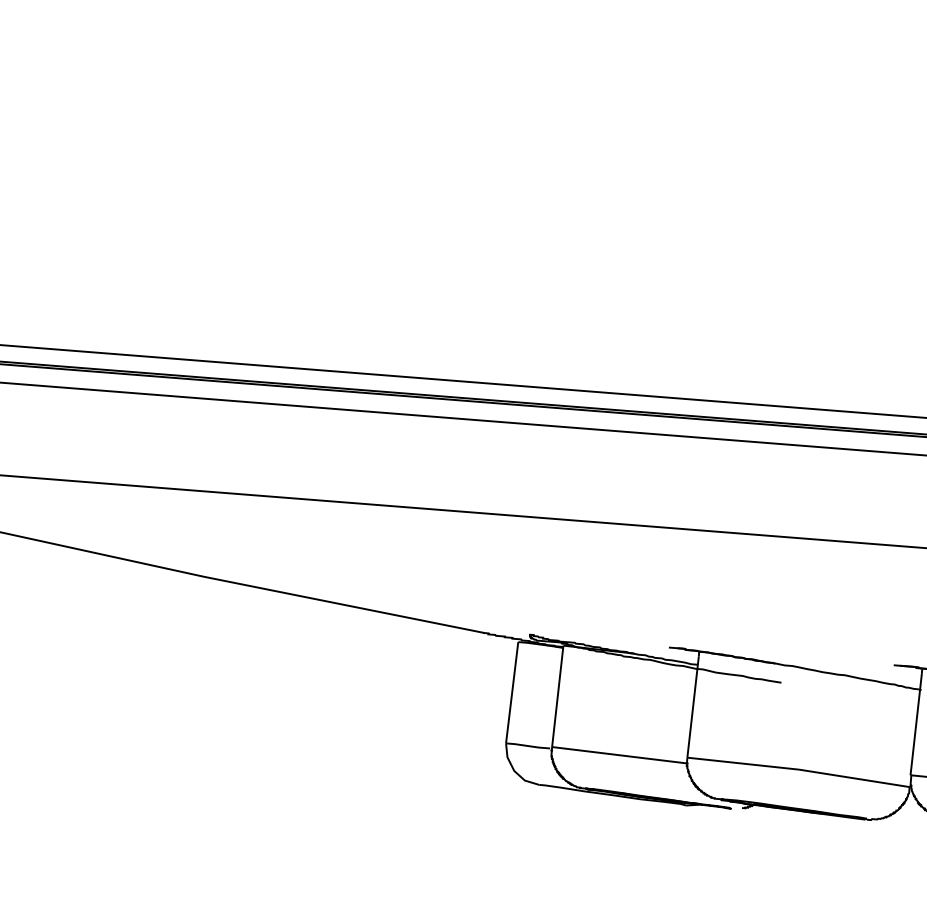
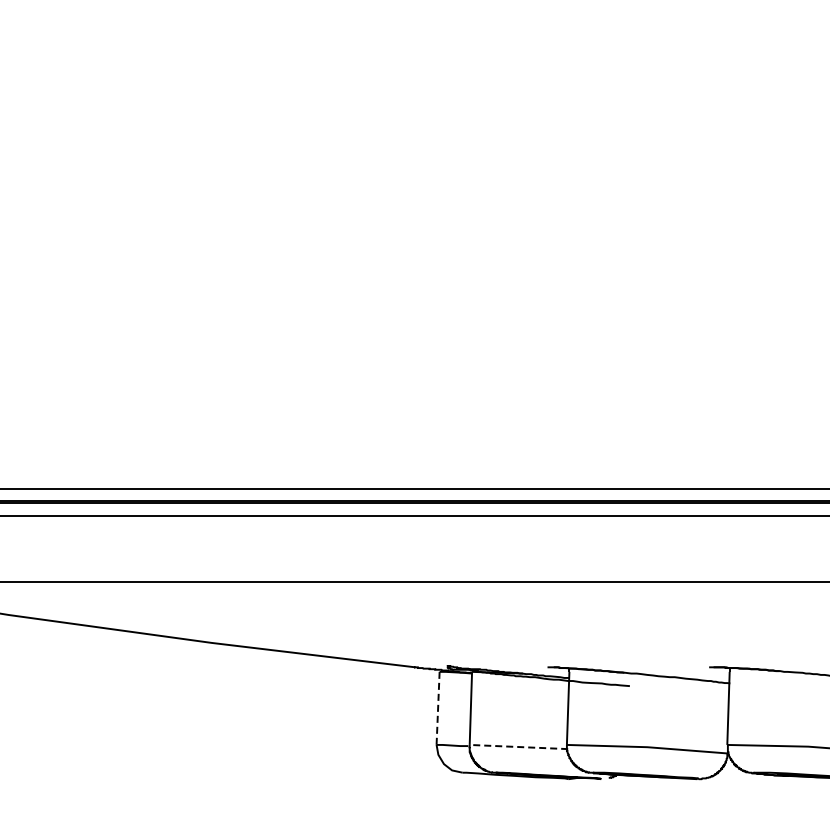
line: (512, 692) -> (438, 708), solid -> dashed
line: (619, 755) -> (518, 747), solid -> dashed

